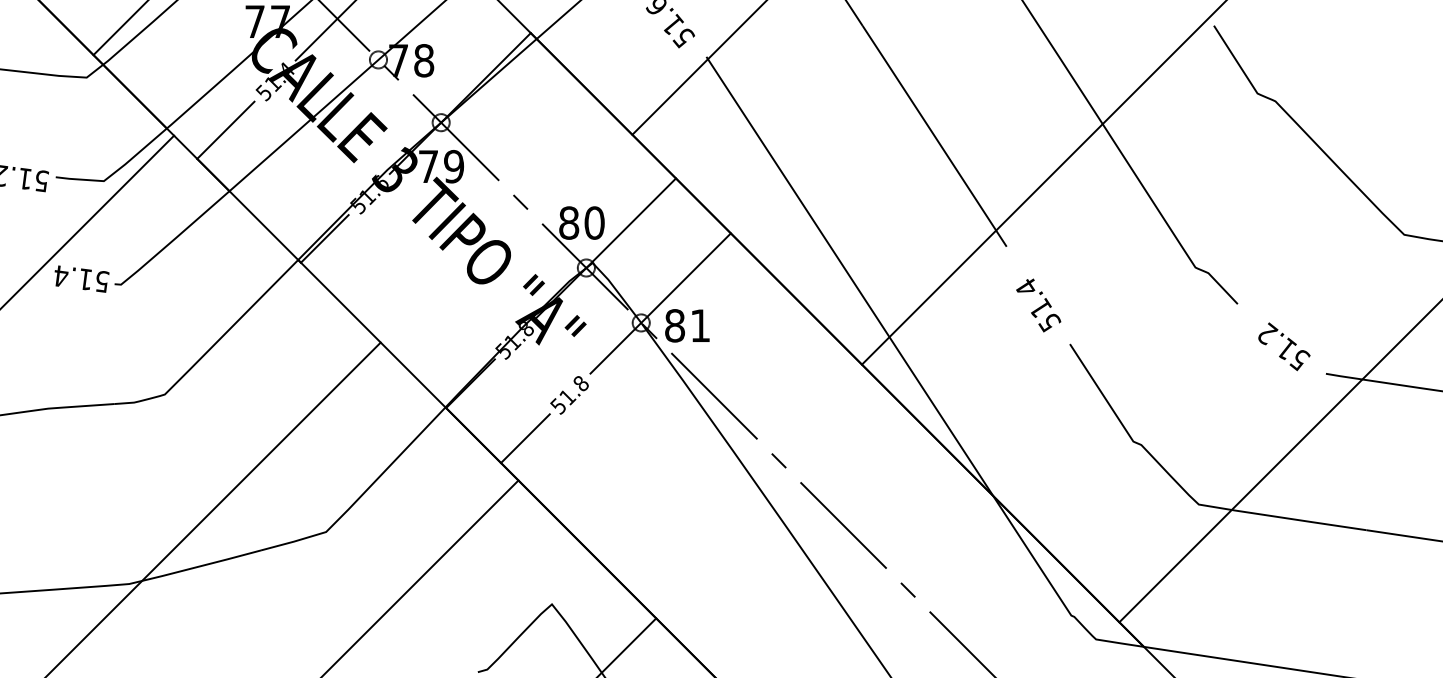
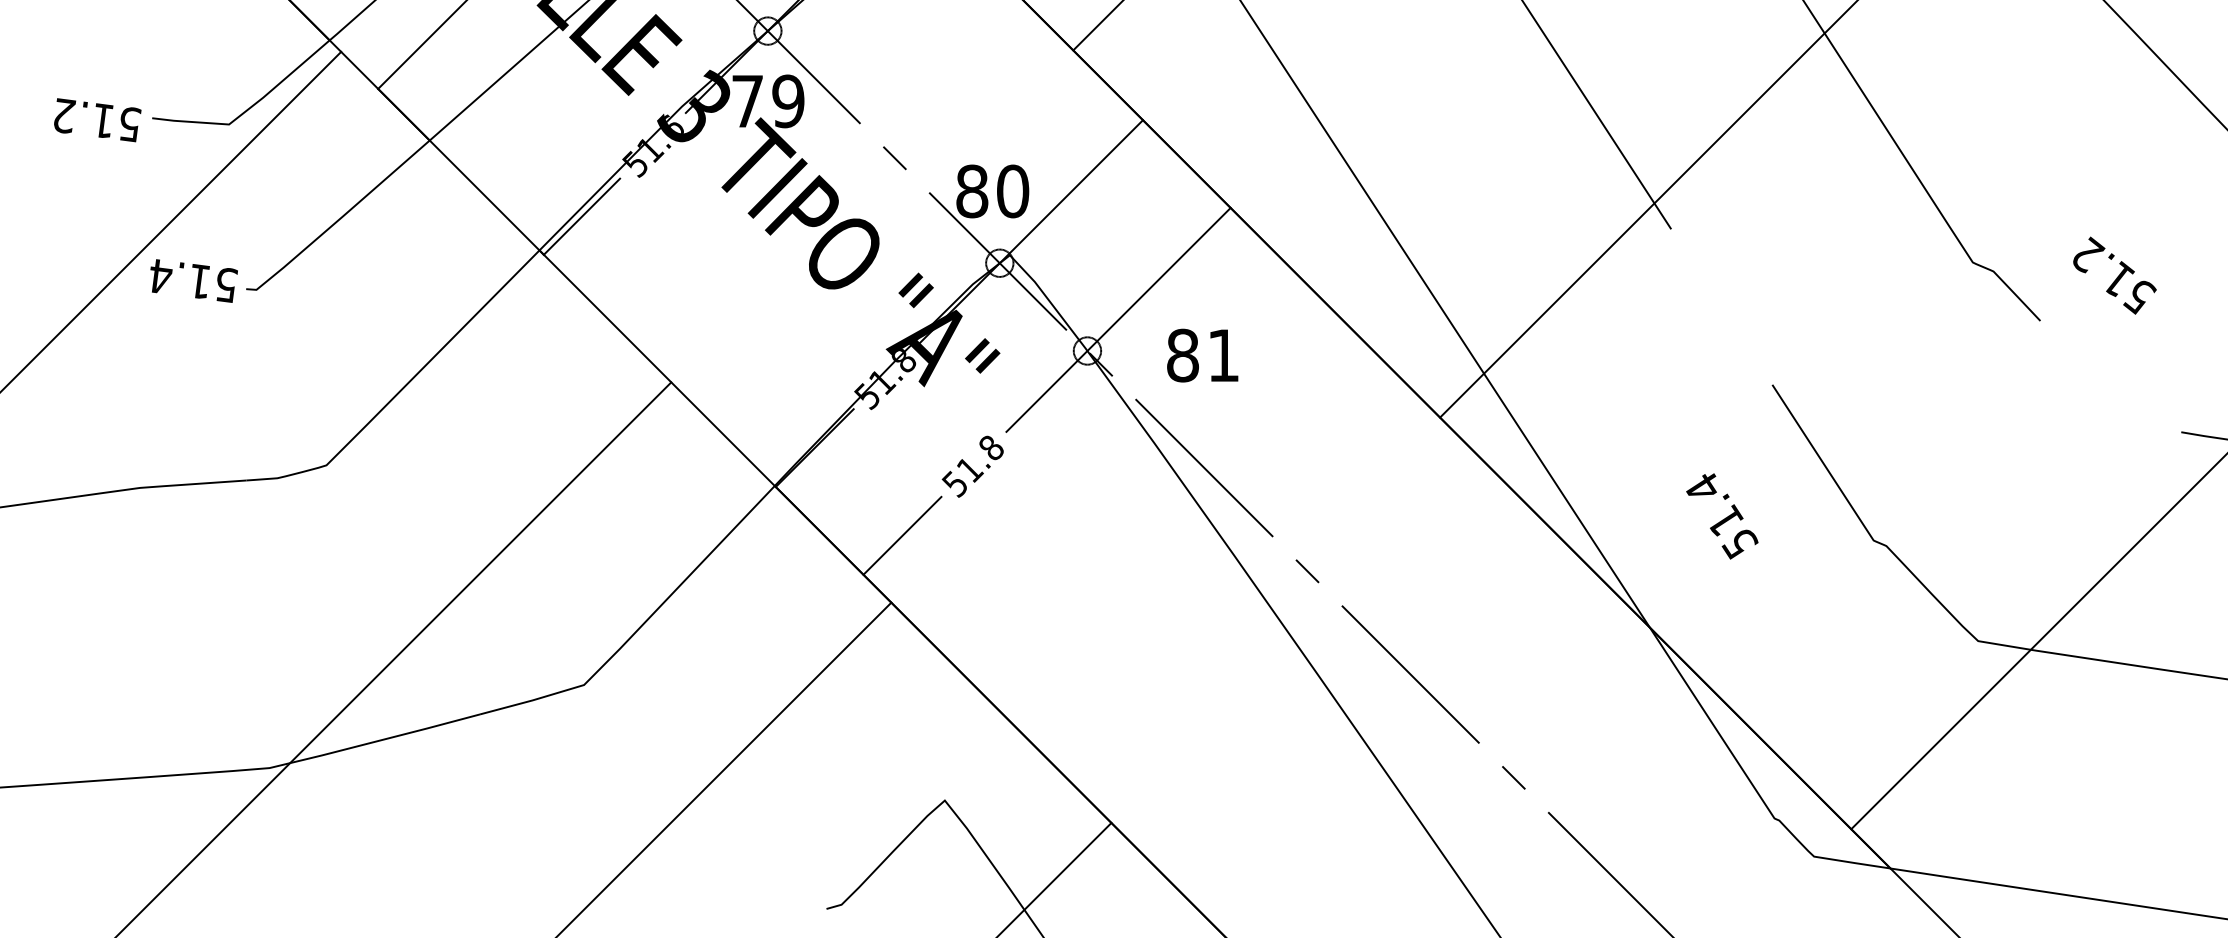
text: (1038, 305) -> (1722, 516), moved
text: (687, 325) -> (1202, 355), moved
text: (1284, 346) -> (2115, 275), moved

